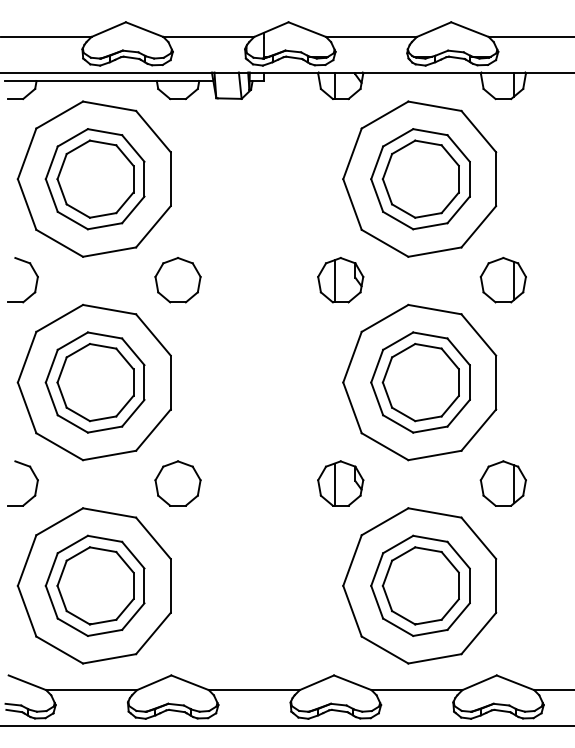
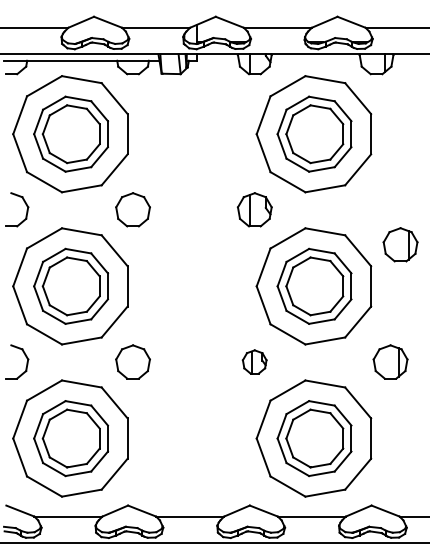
part: (503, 279) -> (400, 244), moved
part: (340, 482) -> (254, 361), size x0.7
part: (503, 482) -> (390, 361), moved

